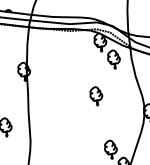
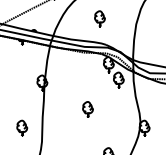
part: (95, 96) -> (87, 109), moved

